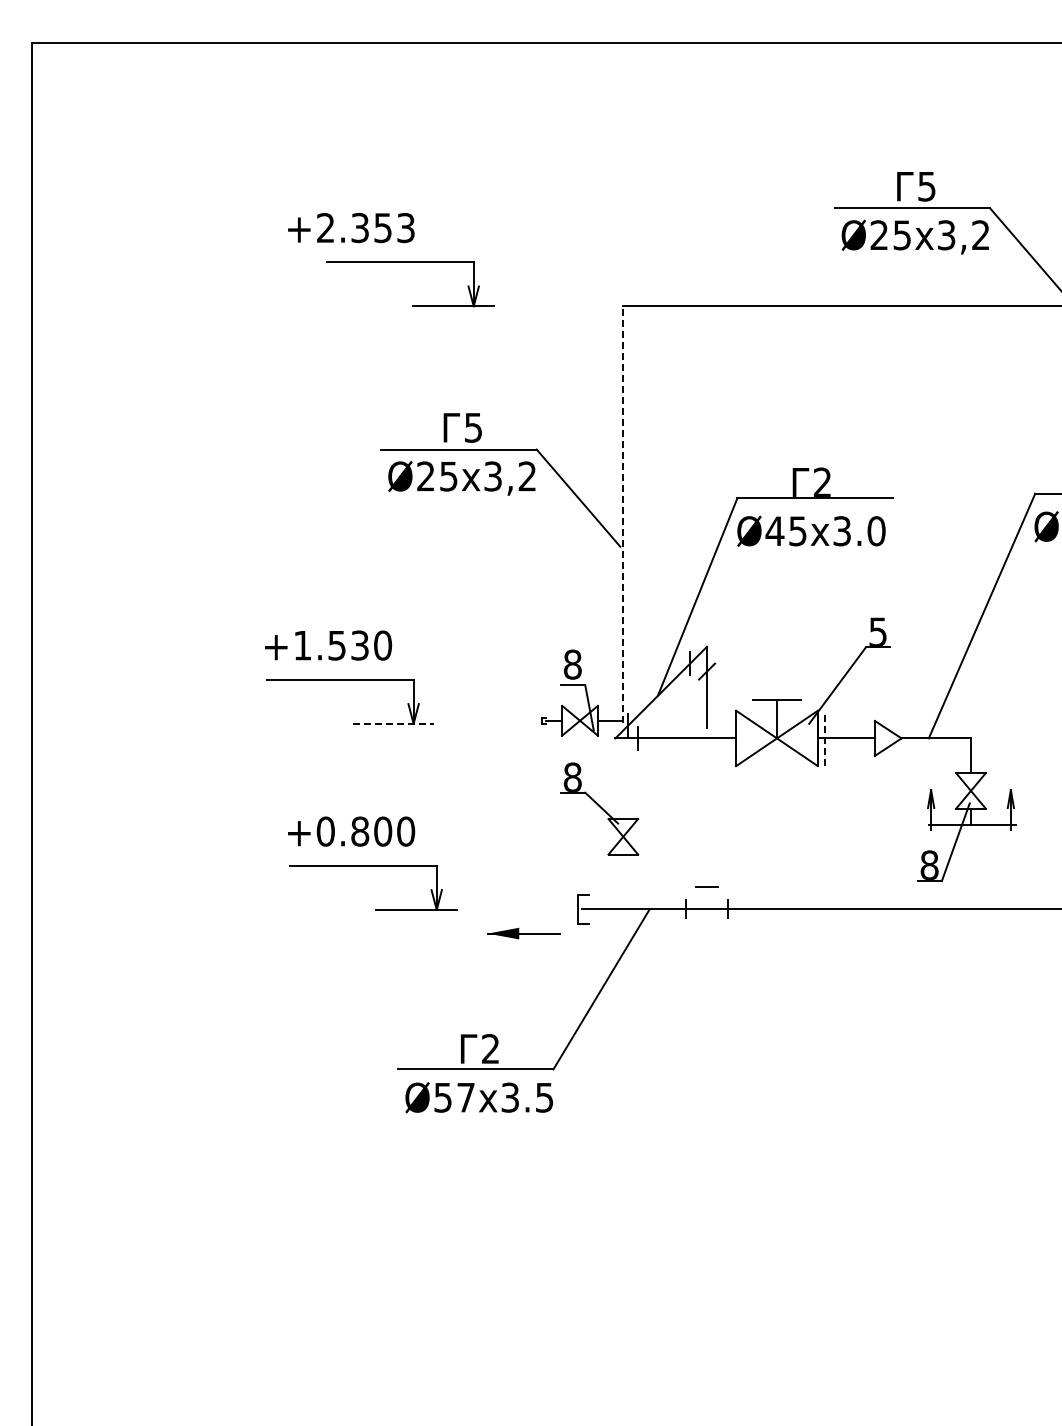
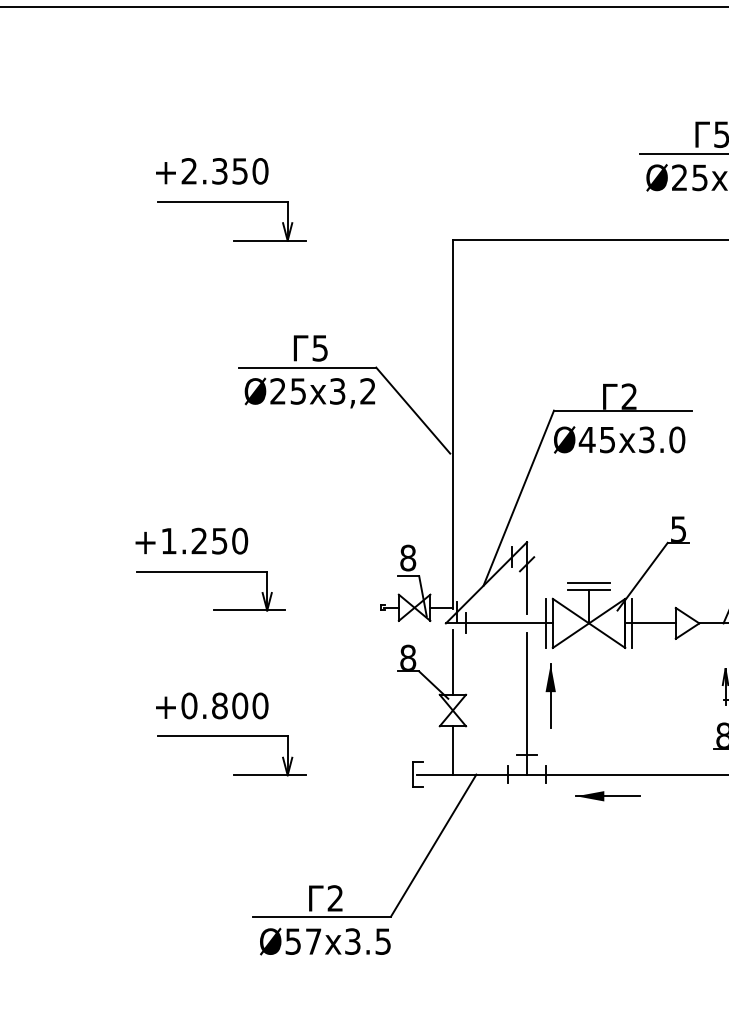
text: (406, 228) -> (260, 171), +2.353 -> +2.350
part: (412, 305) -> (233, 239), moved
line: (623, 514) -> (453, 425), dashed -> solid
text: (348, 645) -> (209, 541), +1.530 -> +1.250
line: (776, 692) -> (588, 582), added
line: (394, 723) -> (250, 610), dashed -> solid
line: (728, 738) -> (546, 623), added
line: (825, 738) -> (631, 623), dashed -> solid
line: (623, 782) -> (453, 662), added
part: (733, 820) -> (550, 696), added
line: (707, 829) -> (527, 704), added
line: (623, 881) -> (453, 750), added
part: (523, 933) -> (608, 796), moved

